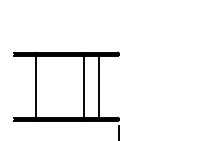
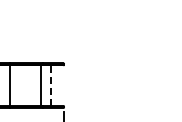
line: (99, 86) -> (51, 85), solid -> dashed

